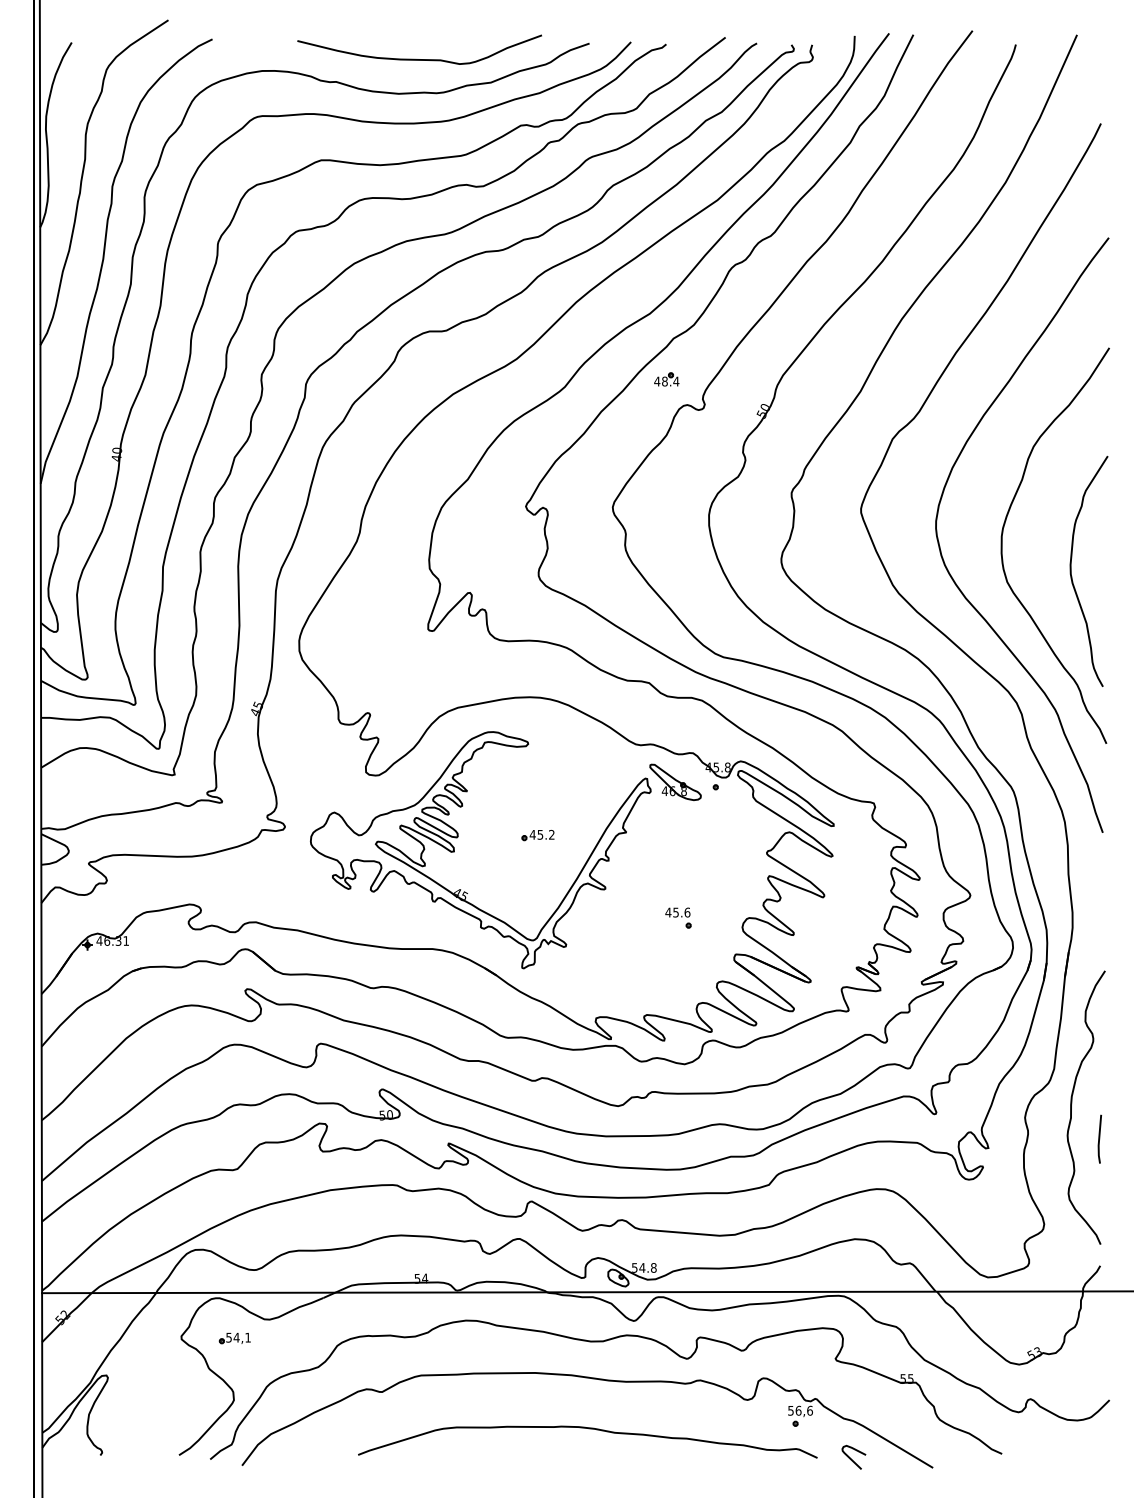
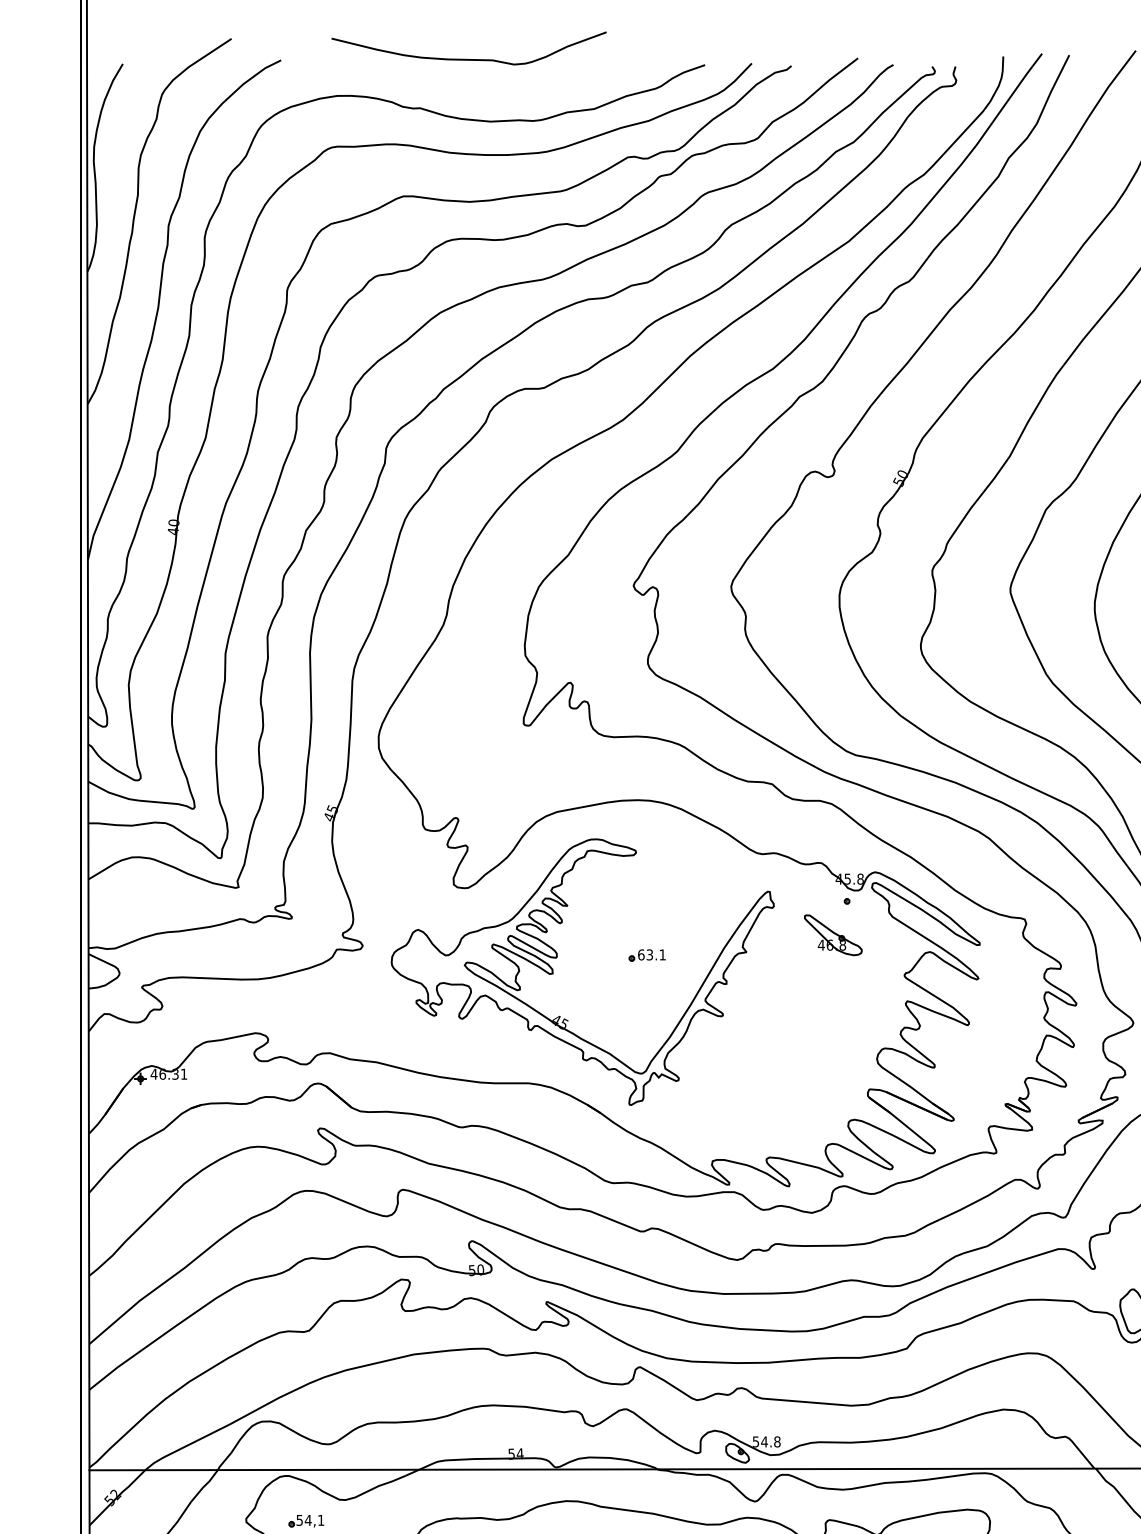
curve: (415, 58) -> (464, 58), moved
part: (666, 379) -> (791, 442), removed
part: (675, 781) -> (833, 934), moved
text: (541, 834) -> (651, 954), 45.2 -> 63.1
part: (678, 917) -> (805, 1047), removed

